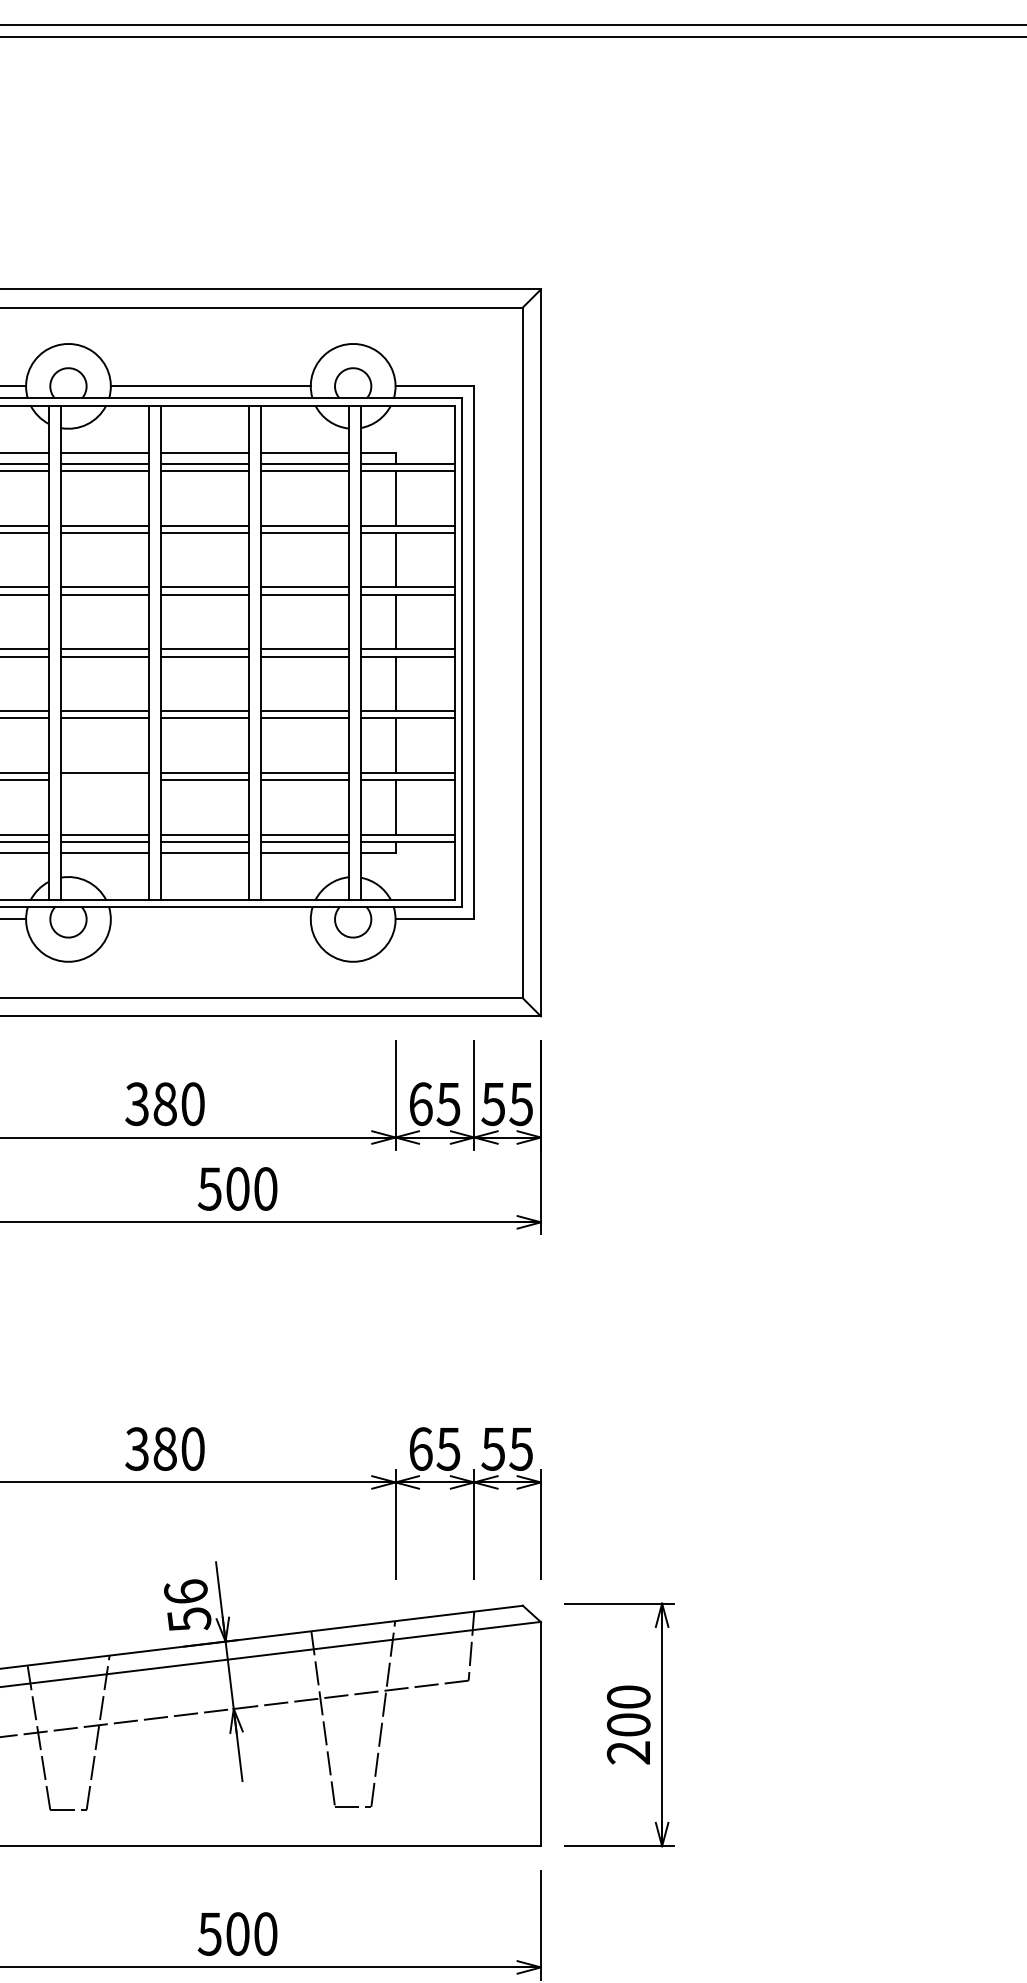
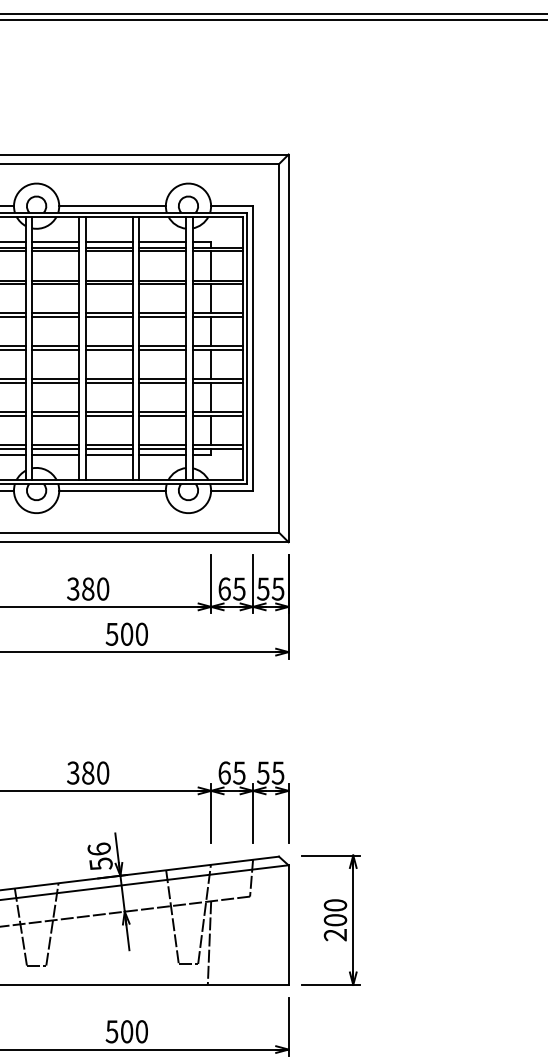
line: (103, 780) -> (55, 416), added
line: (210, 919) -> (112, 490), added
line: (392, 1766) -> (209, 942), added

